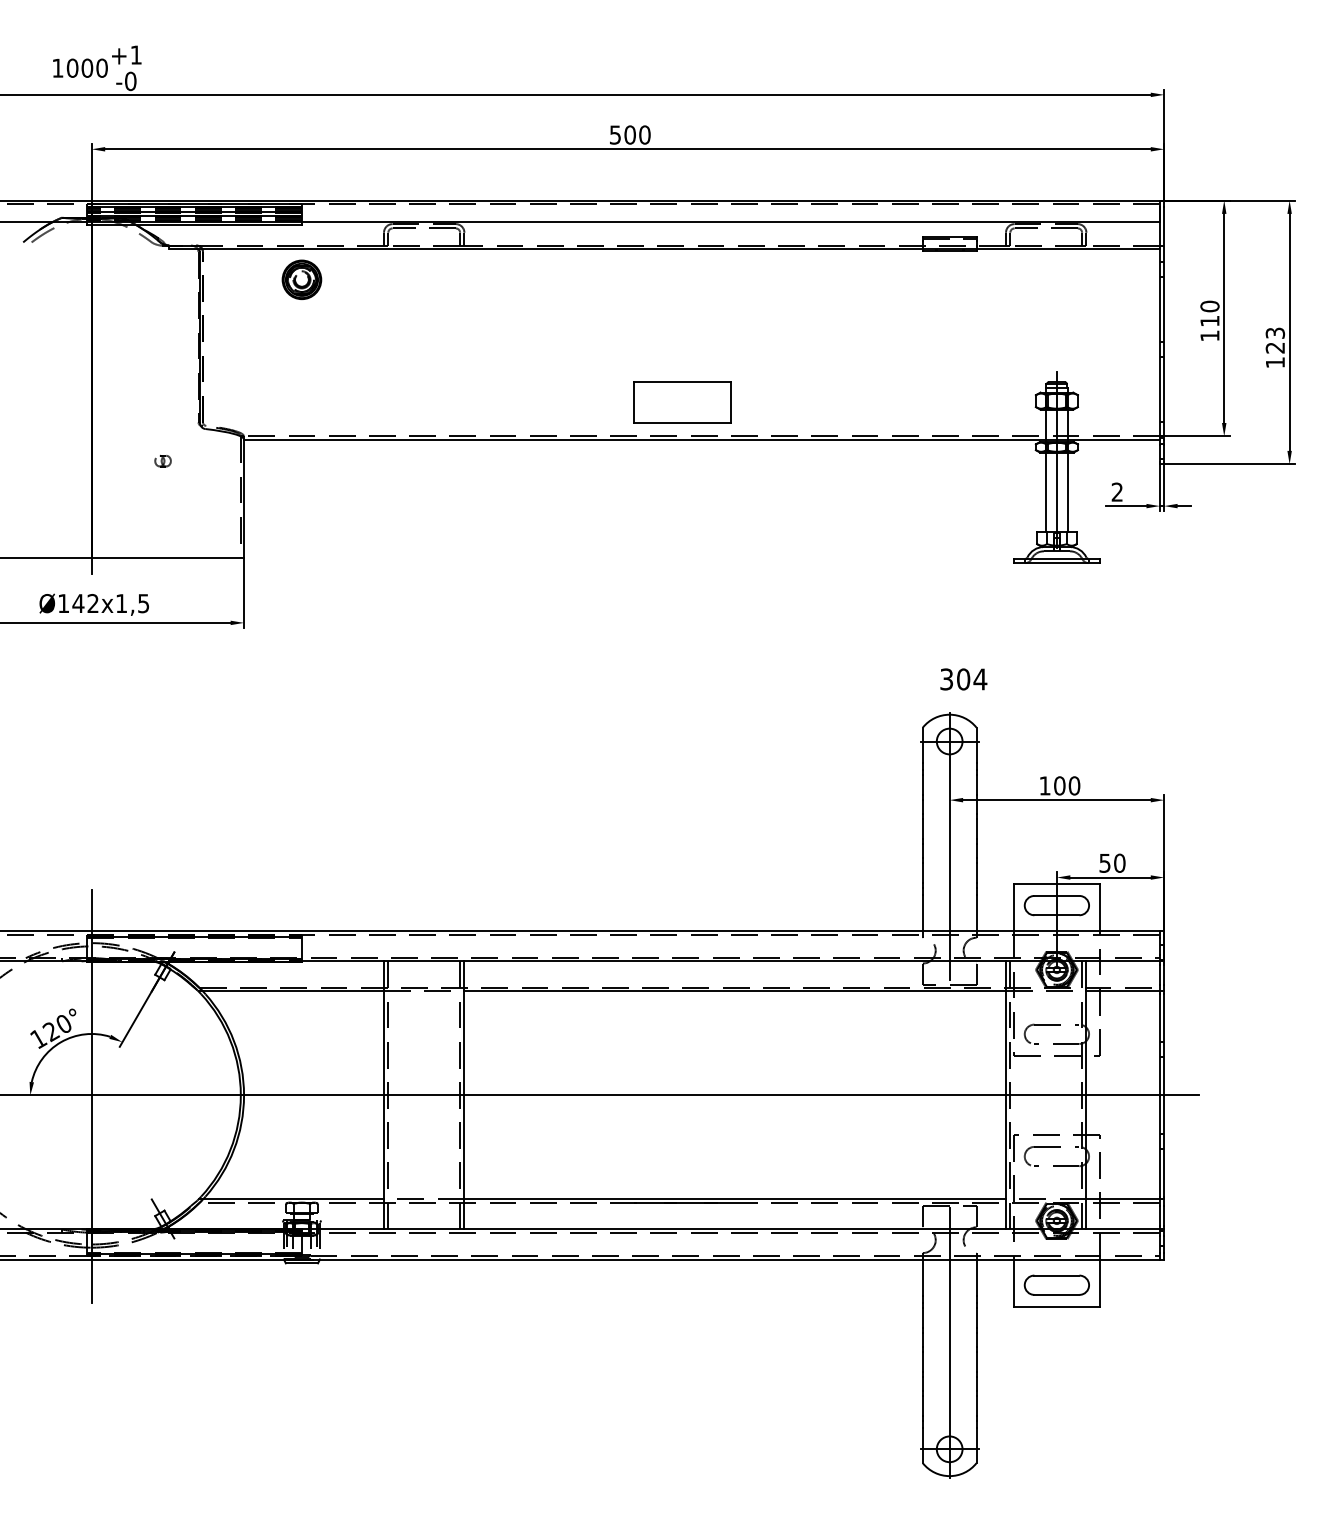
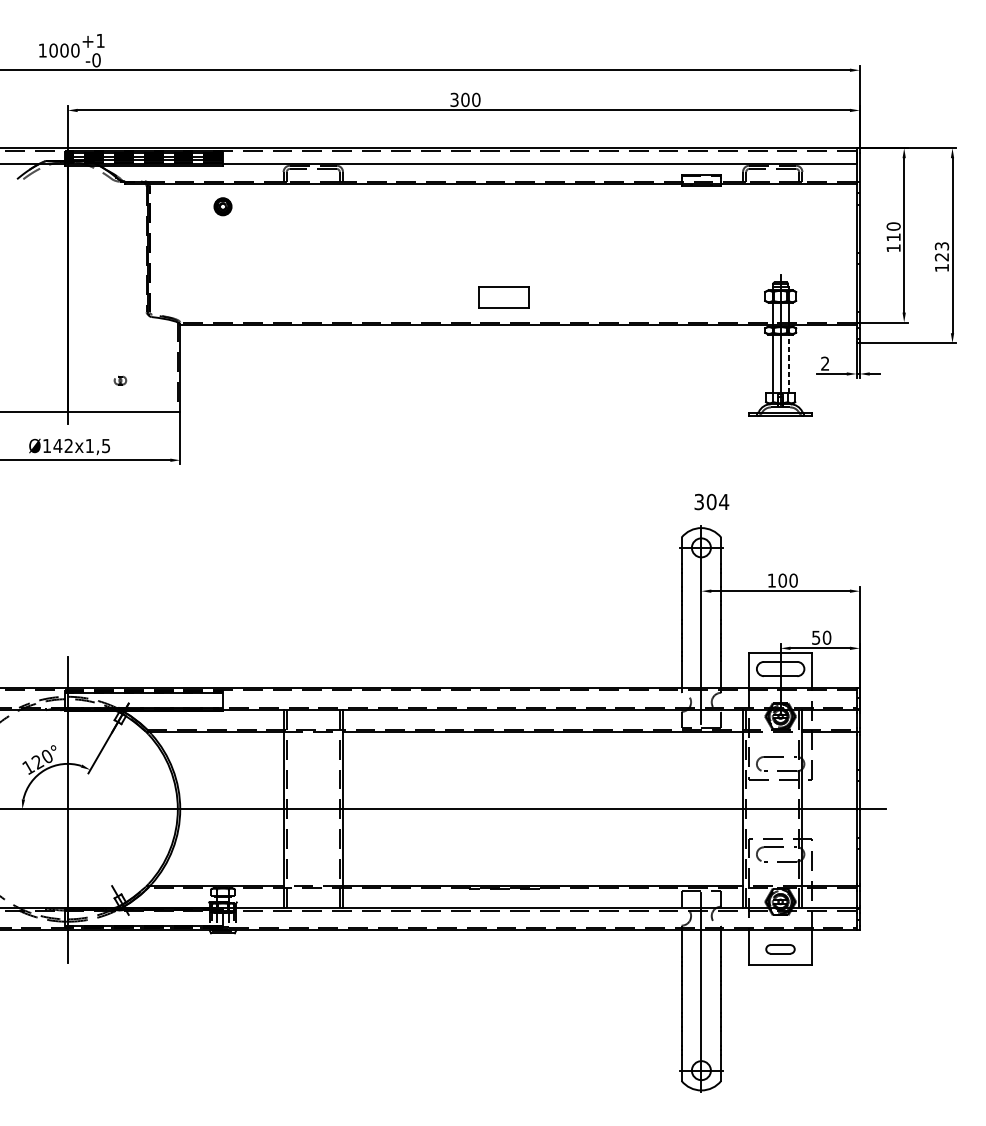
text: (615, 134) -> (454, 99), 500 -> 300
part: (301, 279) -> (222, 206), size x0.6
part: (682, 402) -> (504, 297), size x0.7
part: (162, 461) -> (120, 380), moved
line: (1067, 492) -> (788, 363), solid -> dashed
part: (1056, 1284) -> (780, 948), size x0.6

